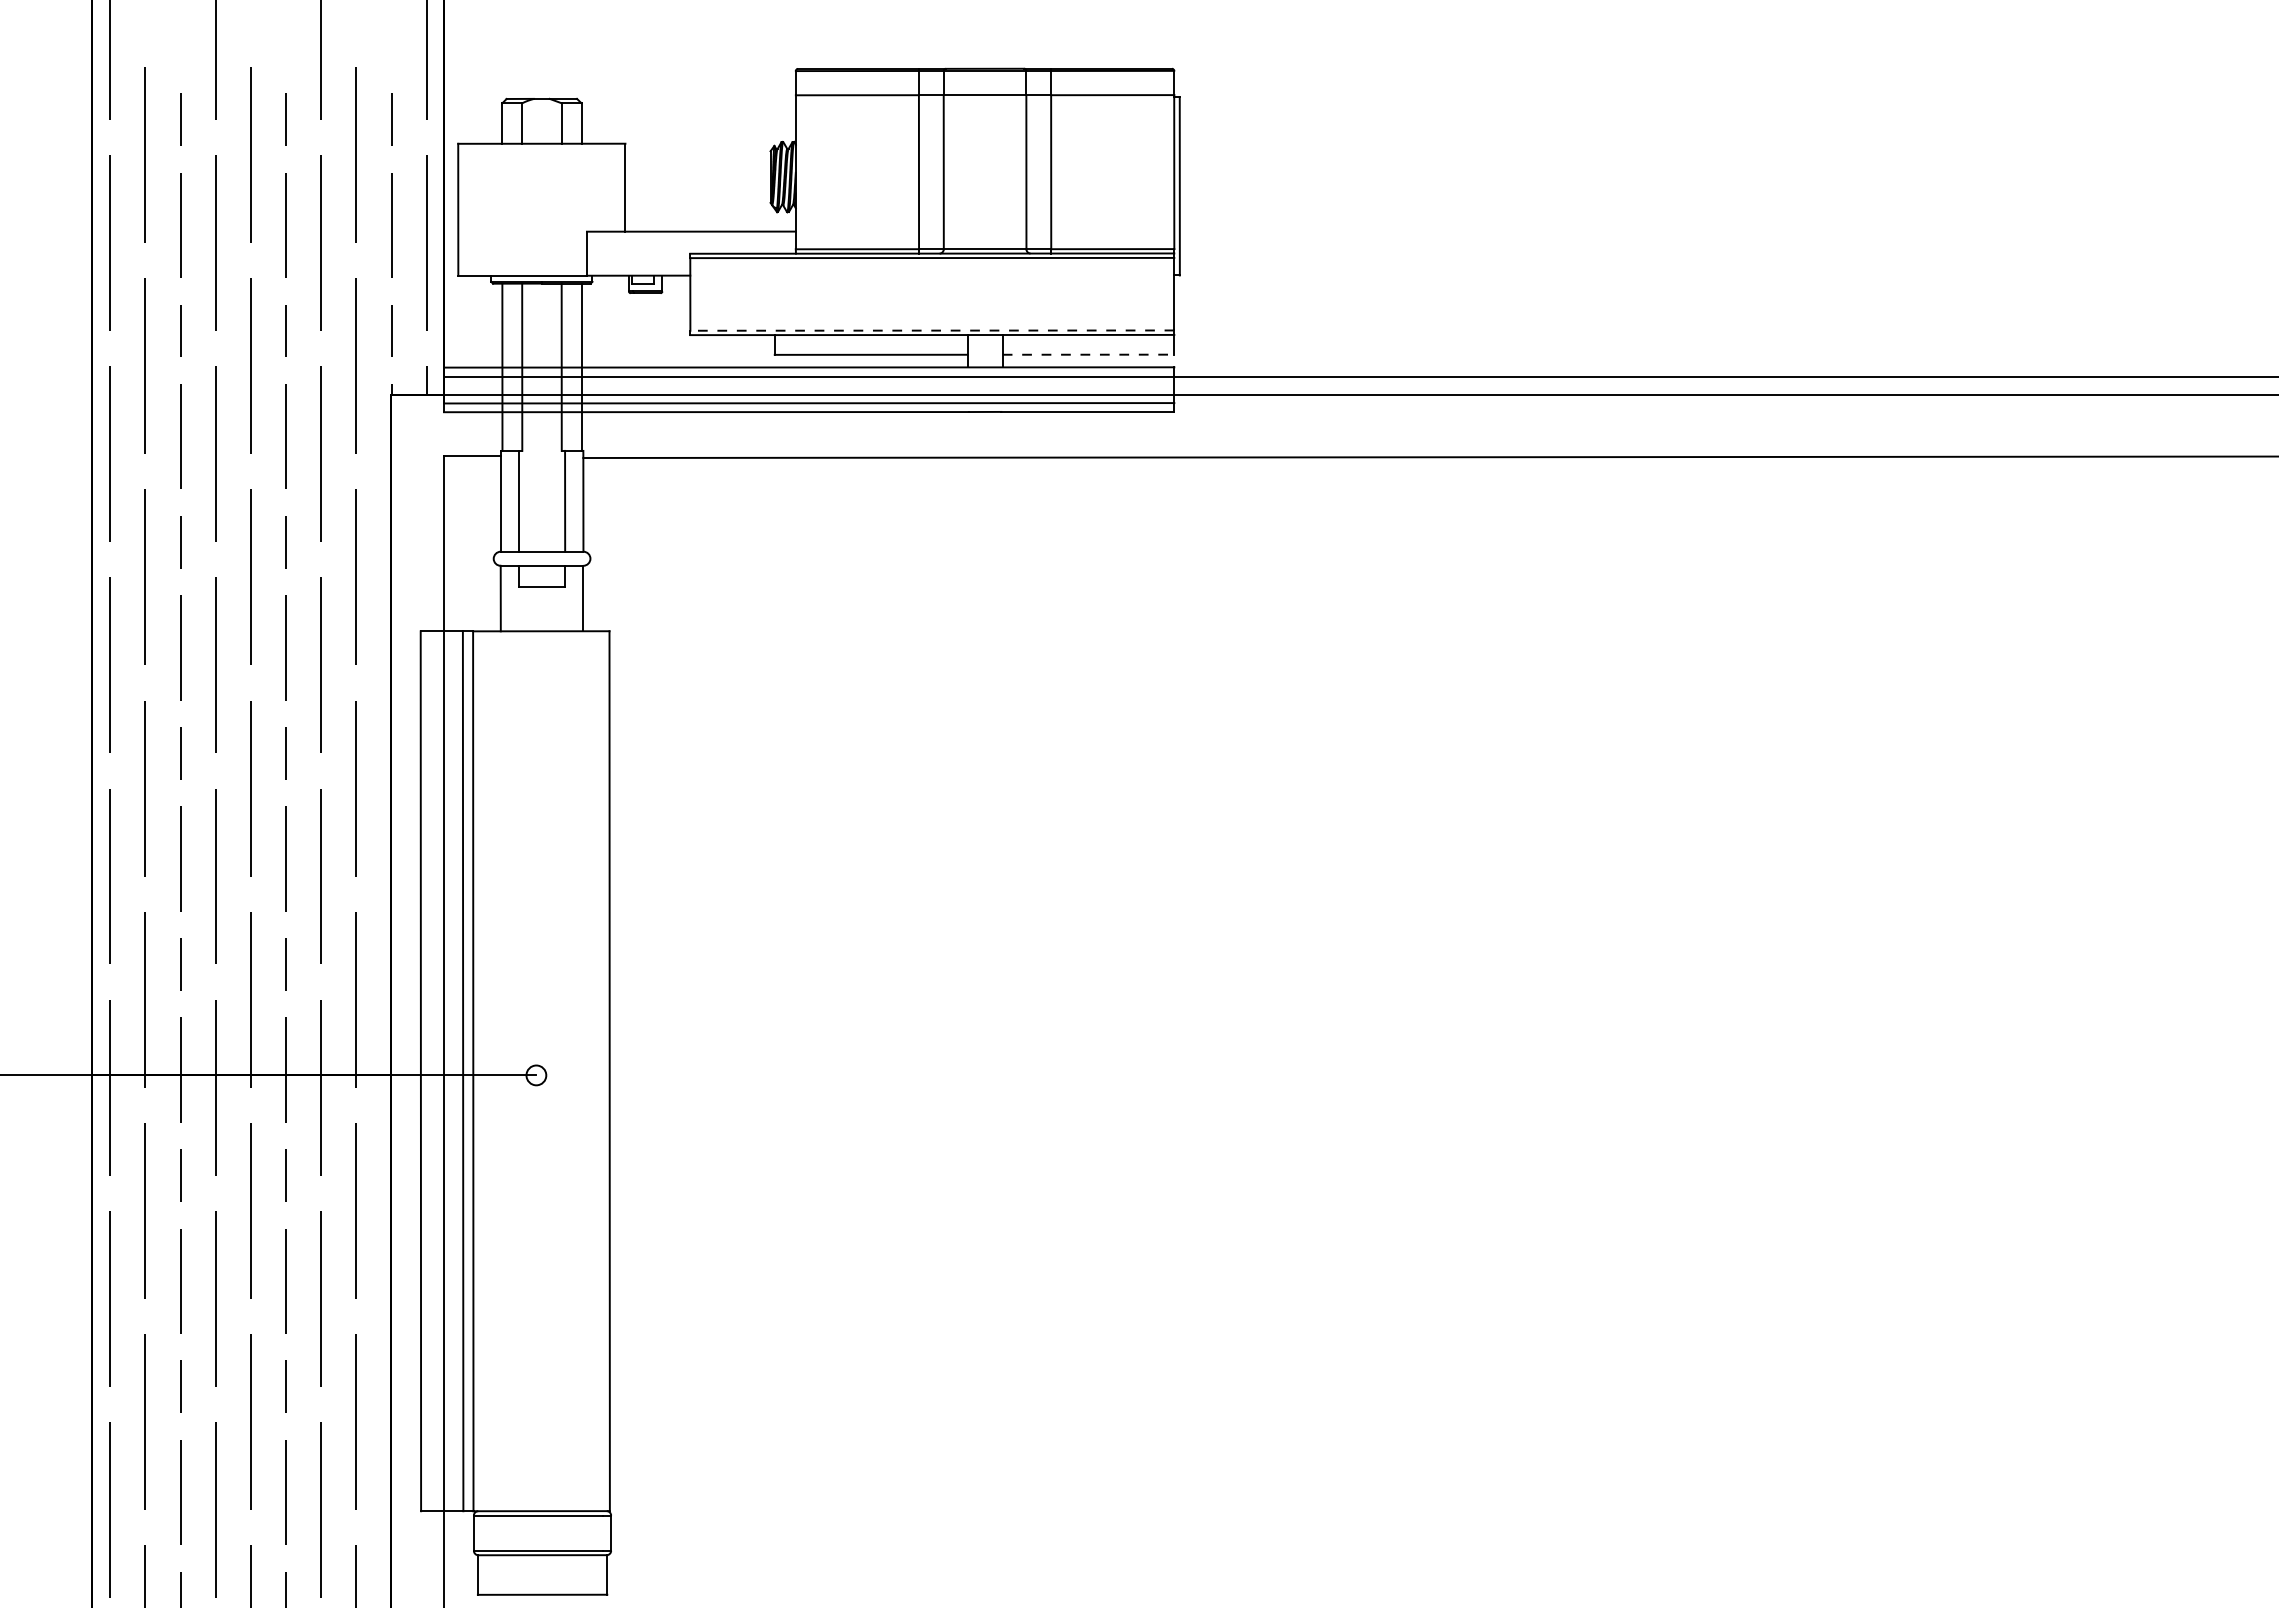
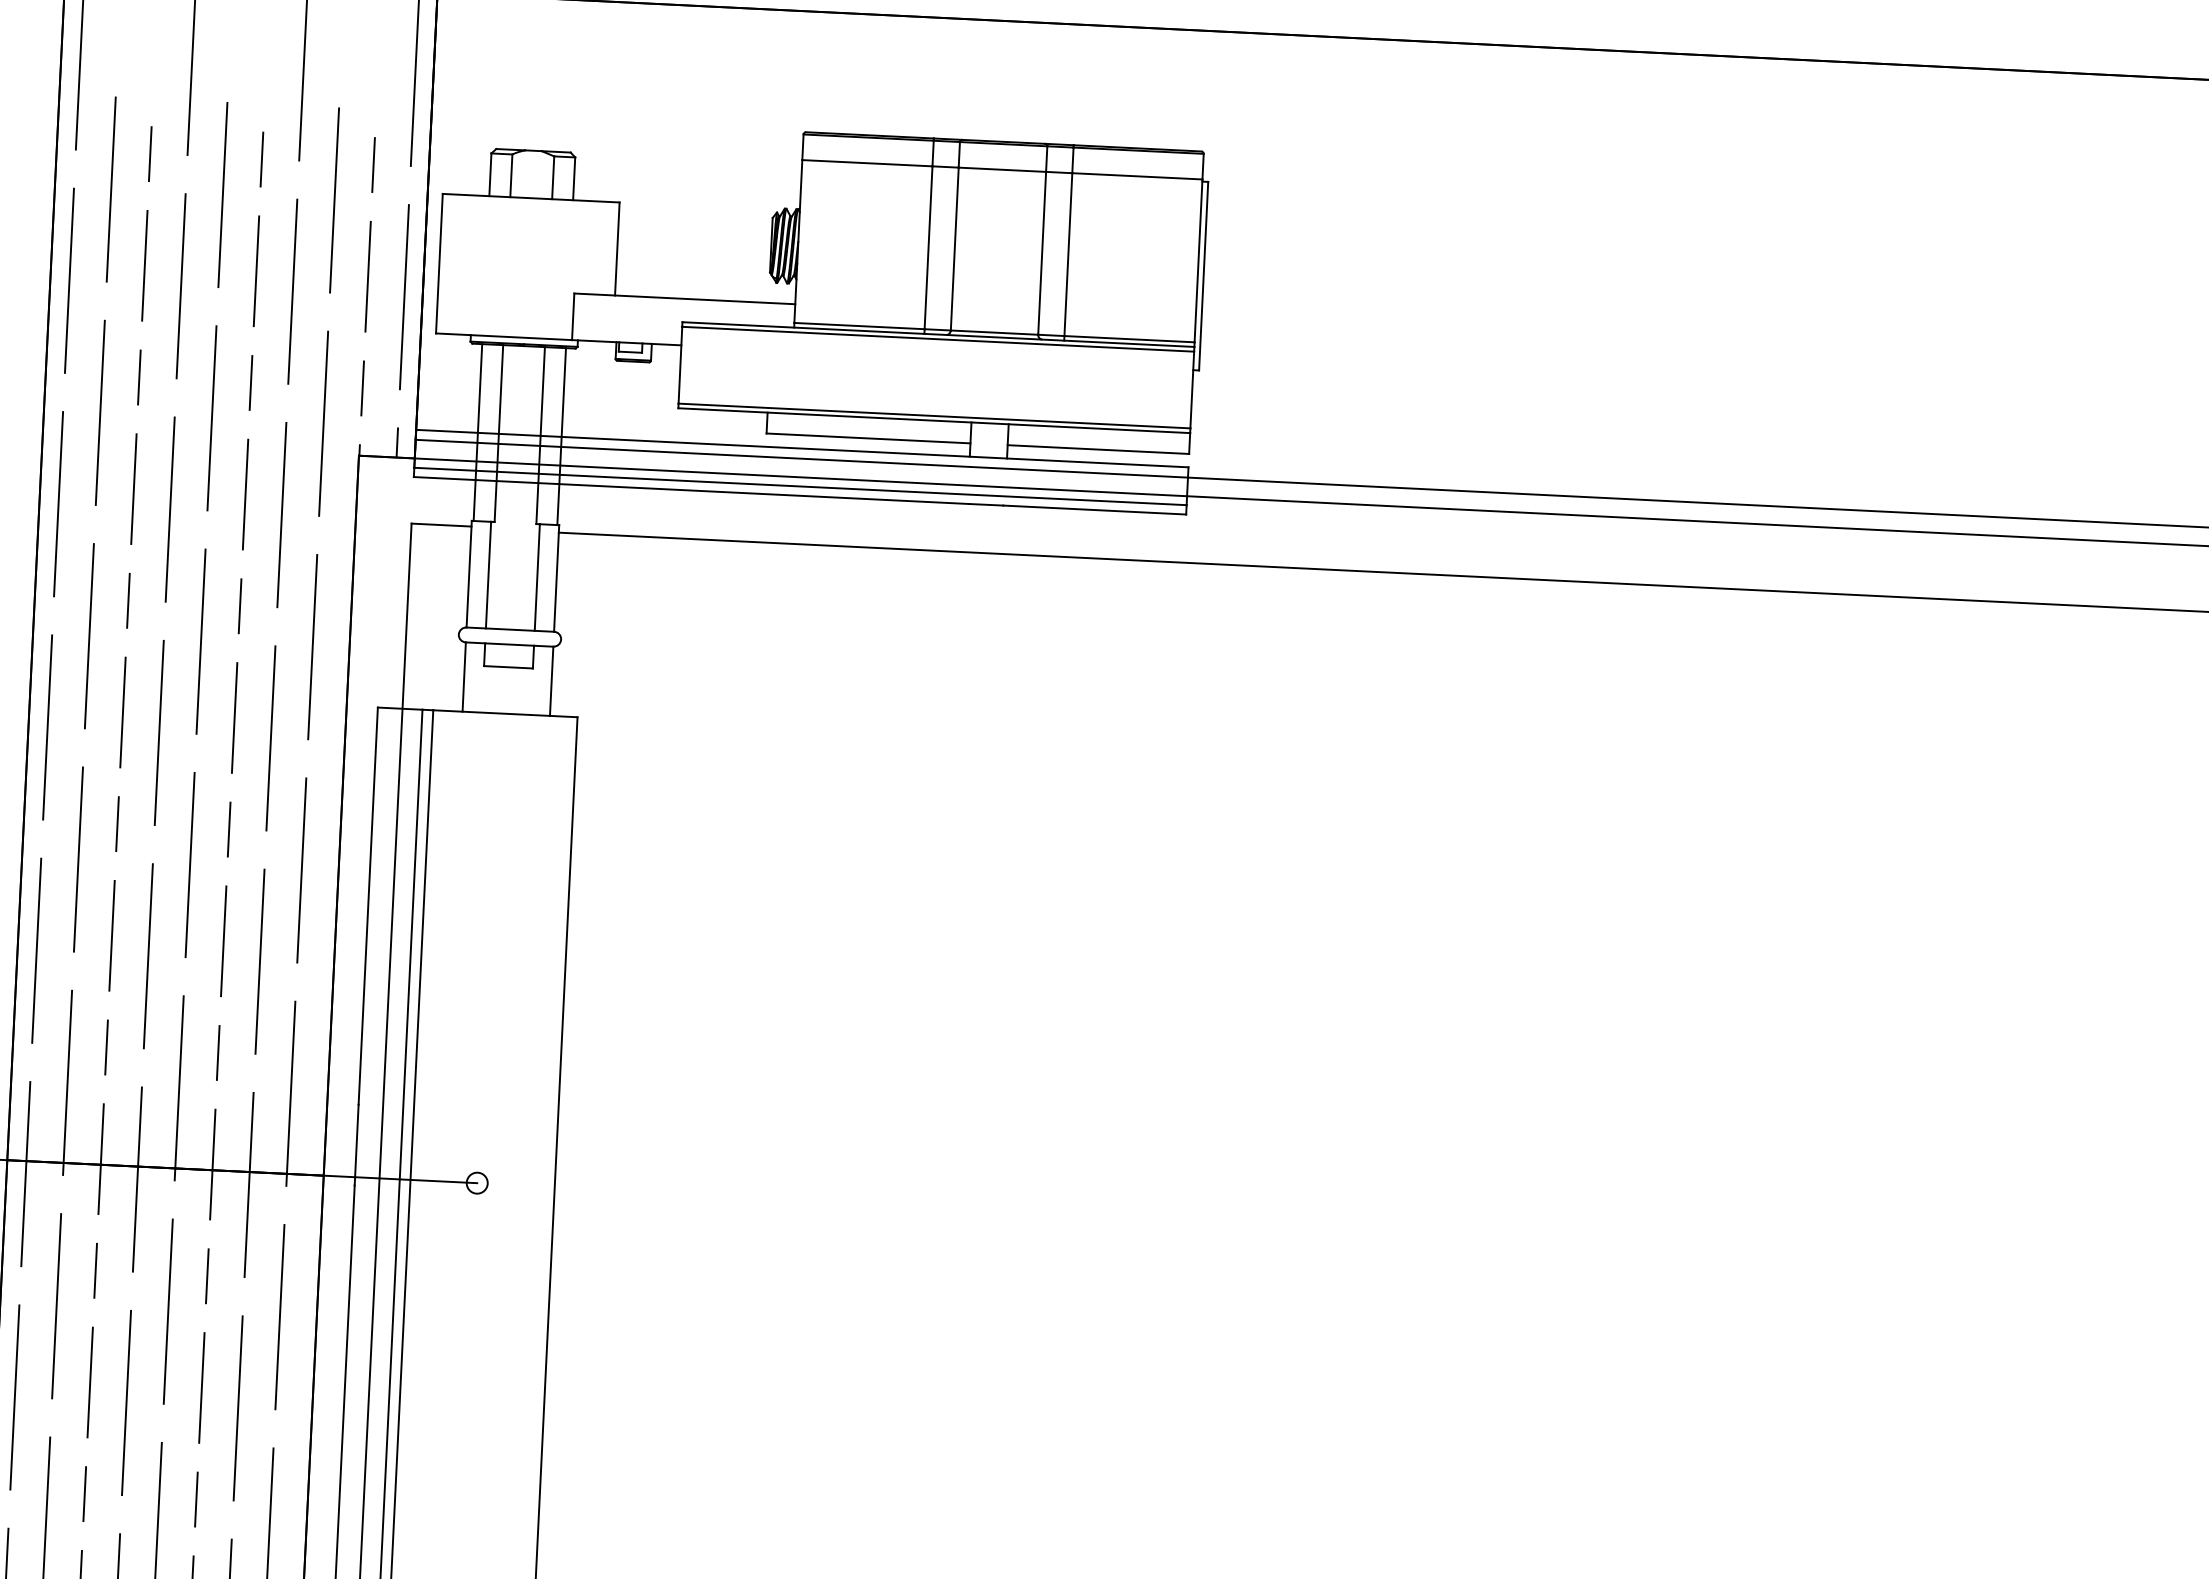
line: (932, 330) -> (934, 415), dashed -> solid
line: (1088, 354) -> (1098, 449), dashed -> solid

